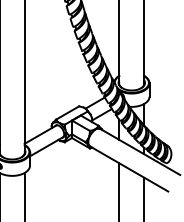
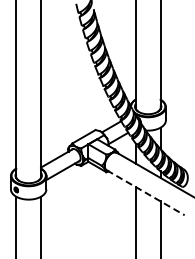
line: (129, 168) -> (145, 192), solid -> dashed

